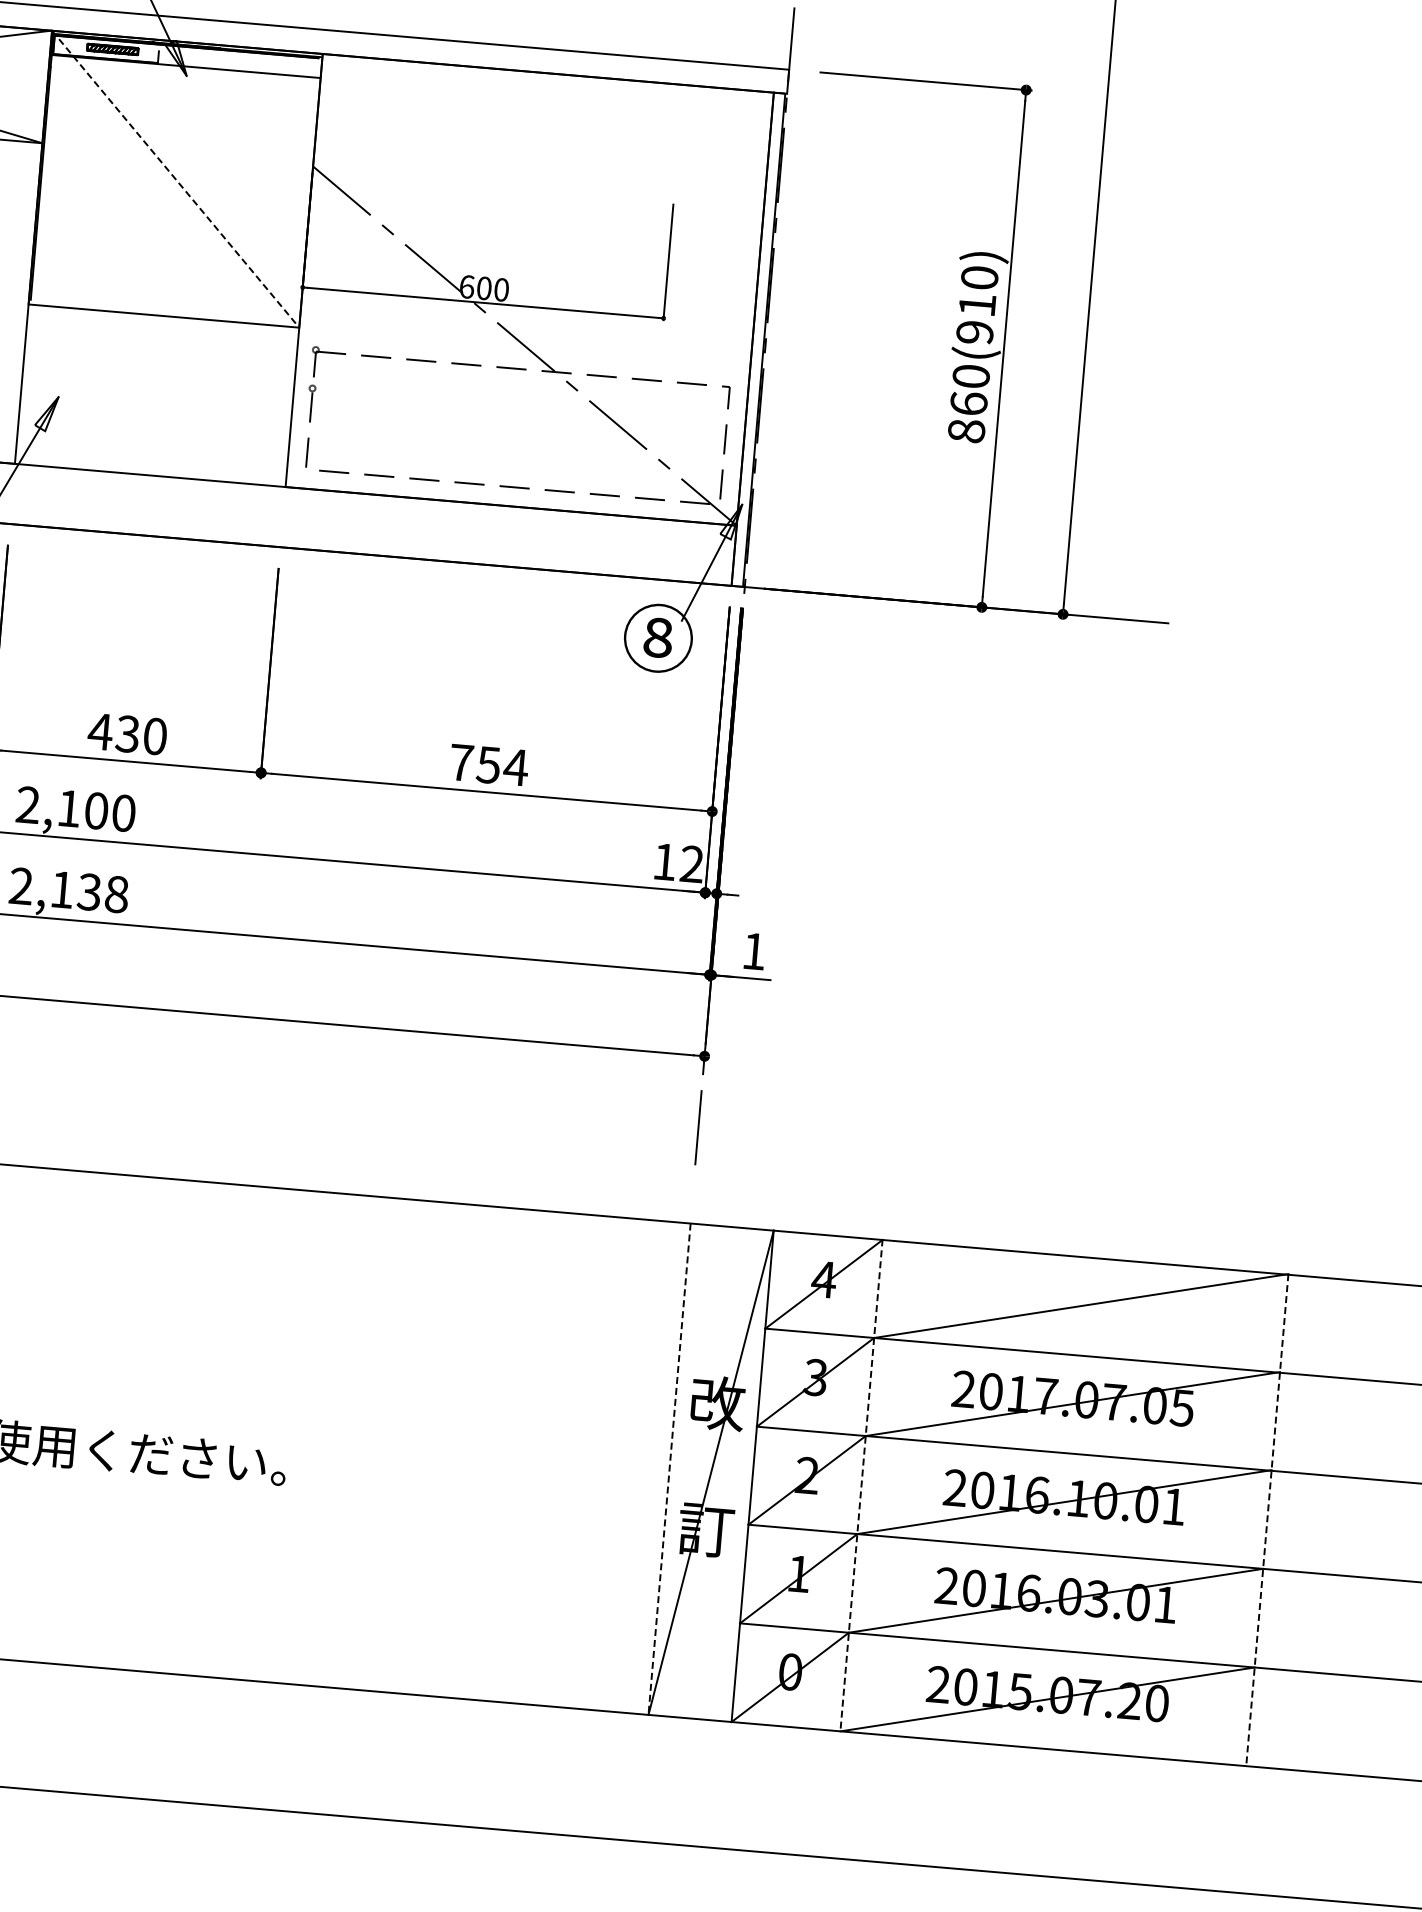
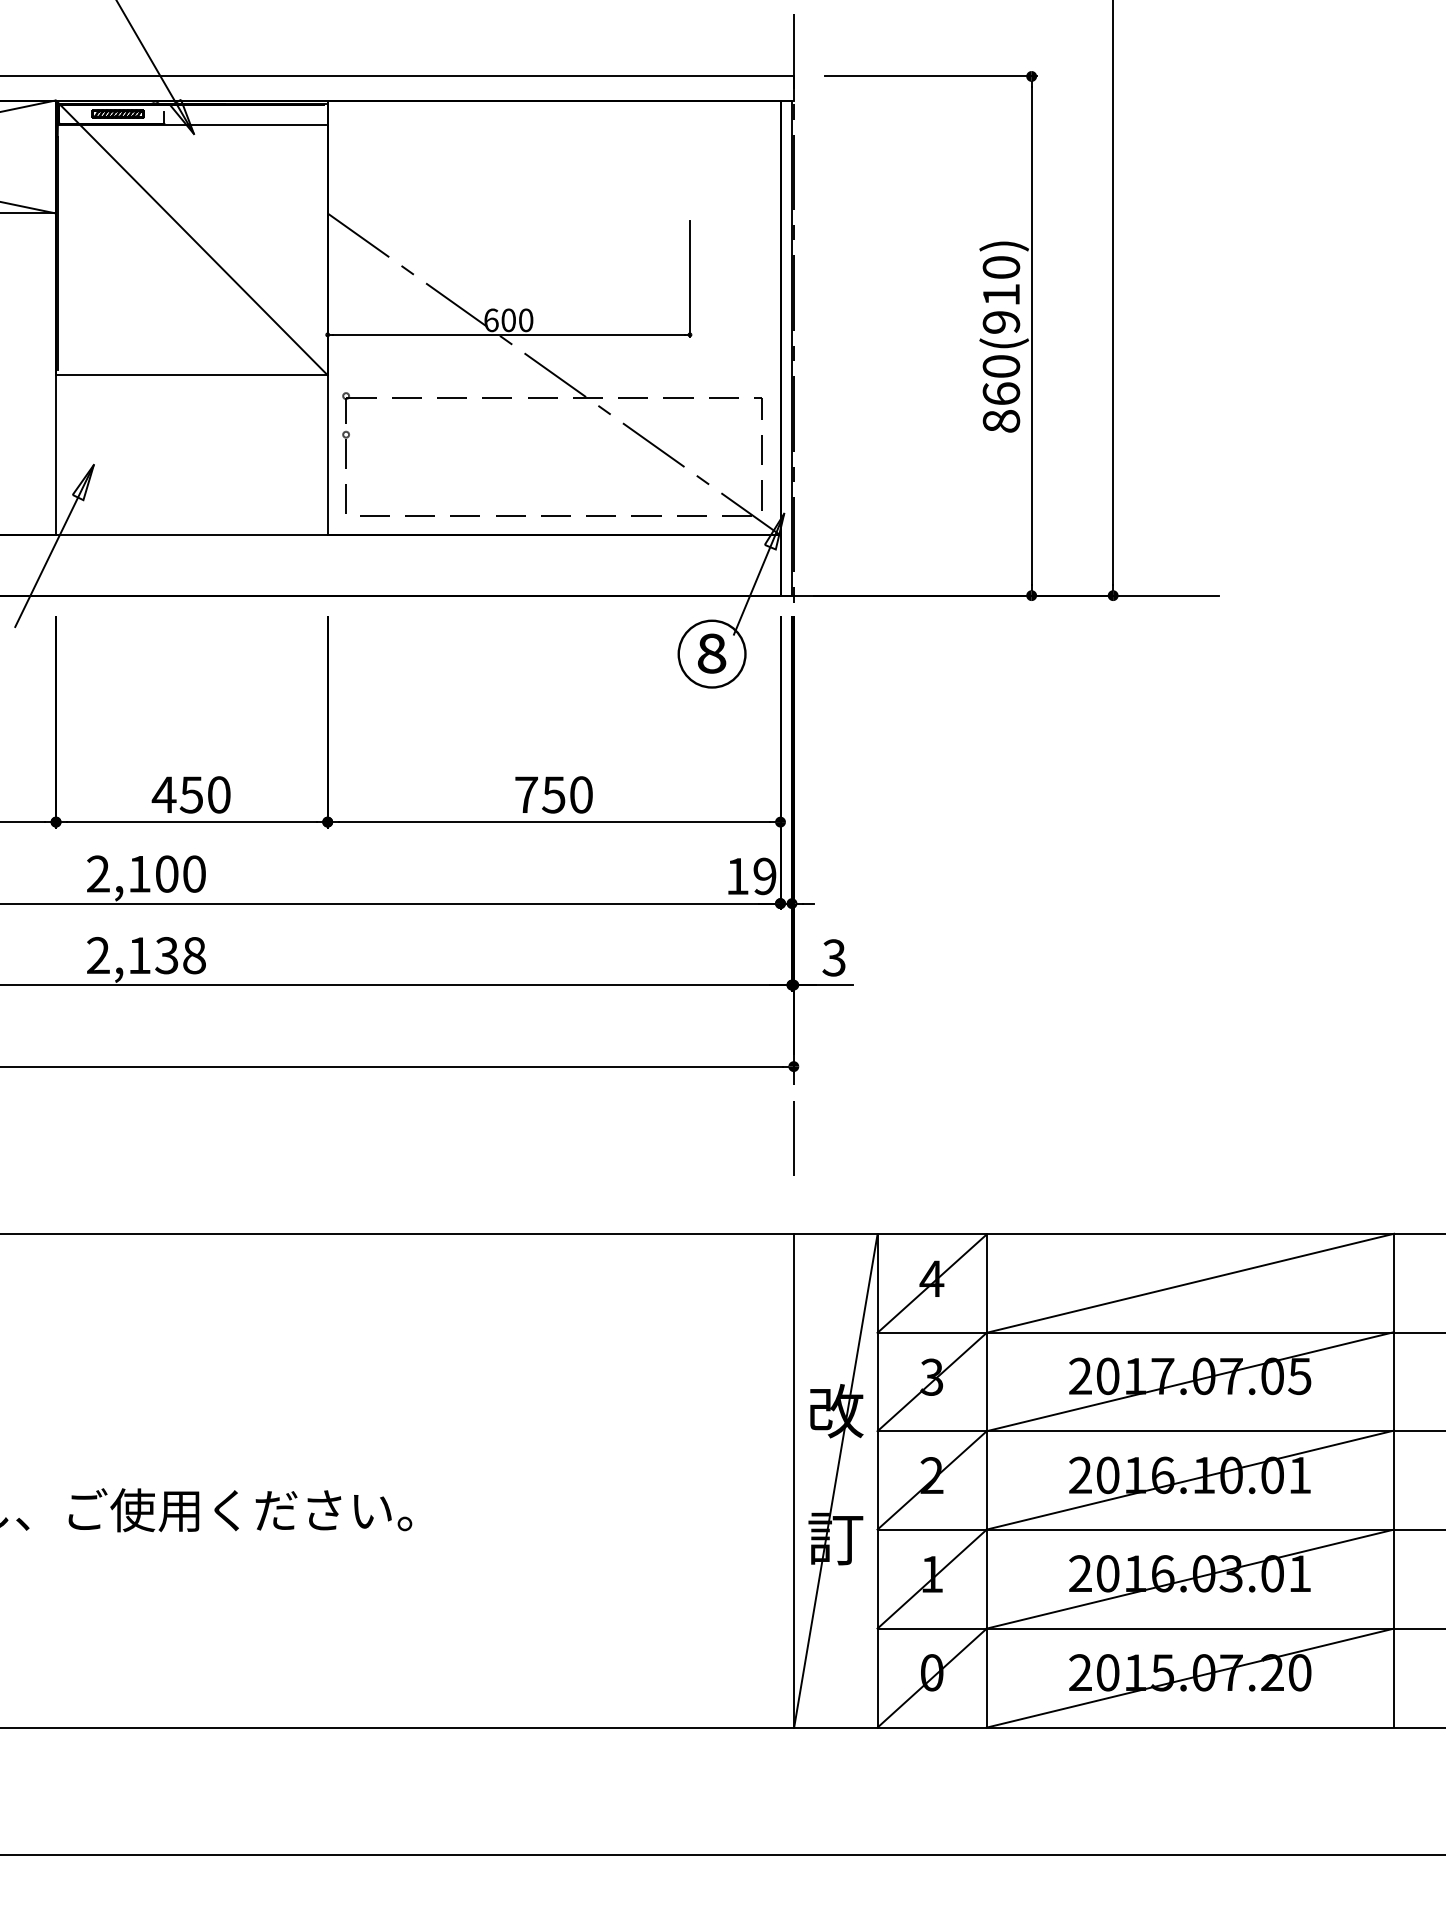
line: (176, 179) -> (192, 238), dashed -> solid
text: (127, 733) -> (191, 794), 430 -> 450
text: (515, 766) -> (580, 794), 754 -> 750
text: (691, 864) -> (764, 876), 12 -> 19
text: (753, 950) -> (833, 957), 1 -> 3
line: (669, 1469) -> (794, 1481), dashed -> solid
line: (861, 1485) -> (986, 1480), dashed -> solid
line: (1267, 1519) -> (1394, 1480), dashed -> solid

